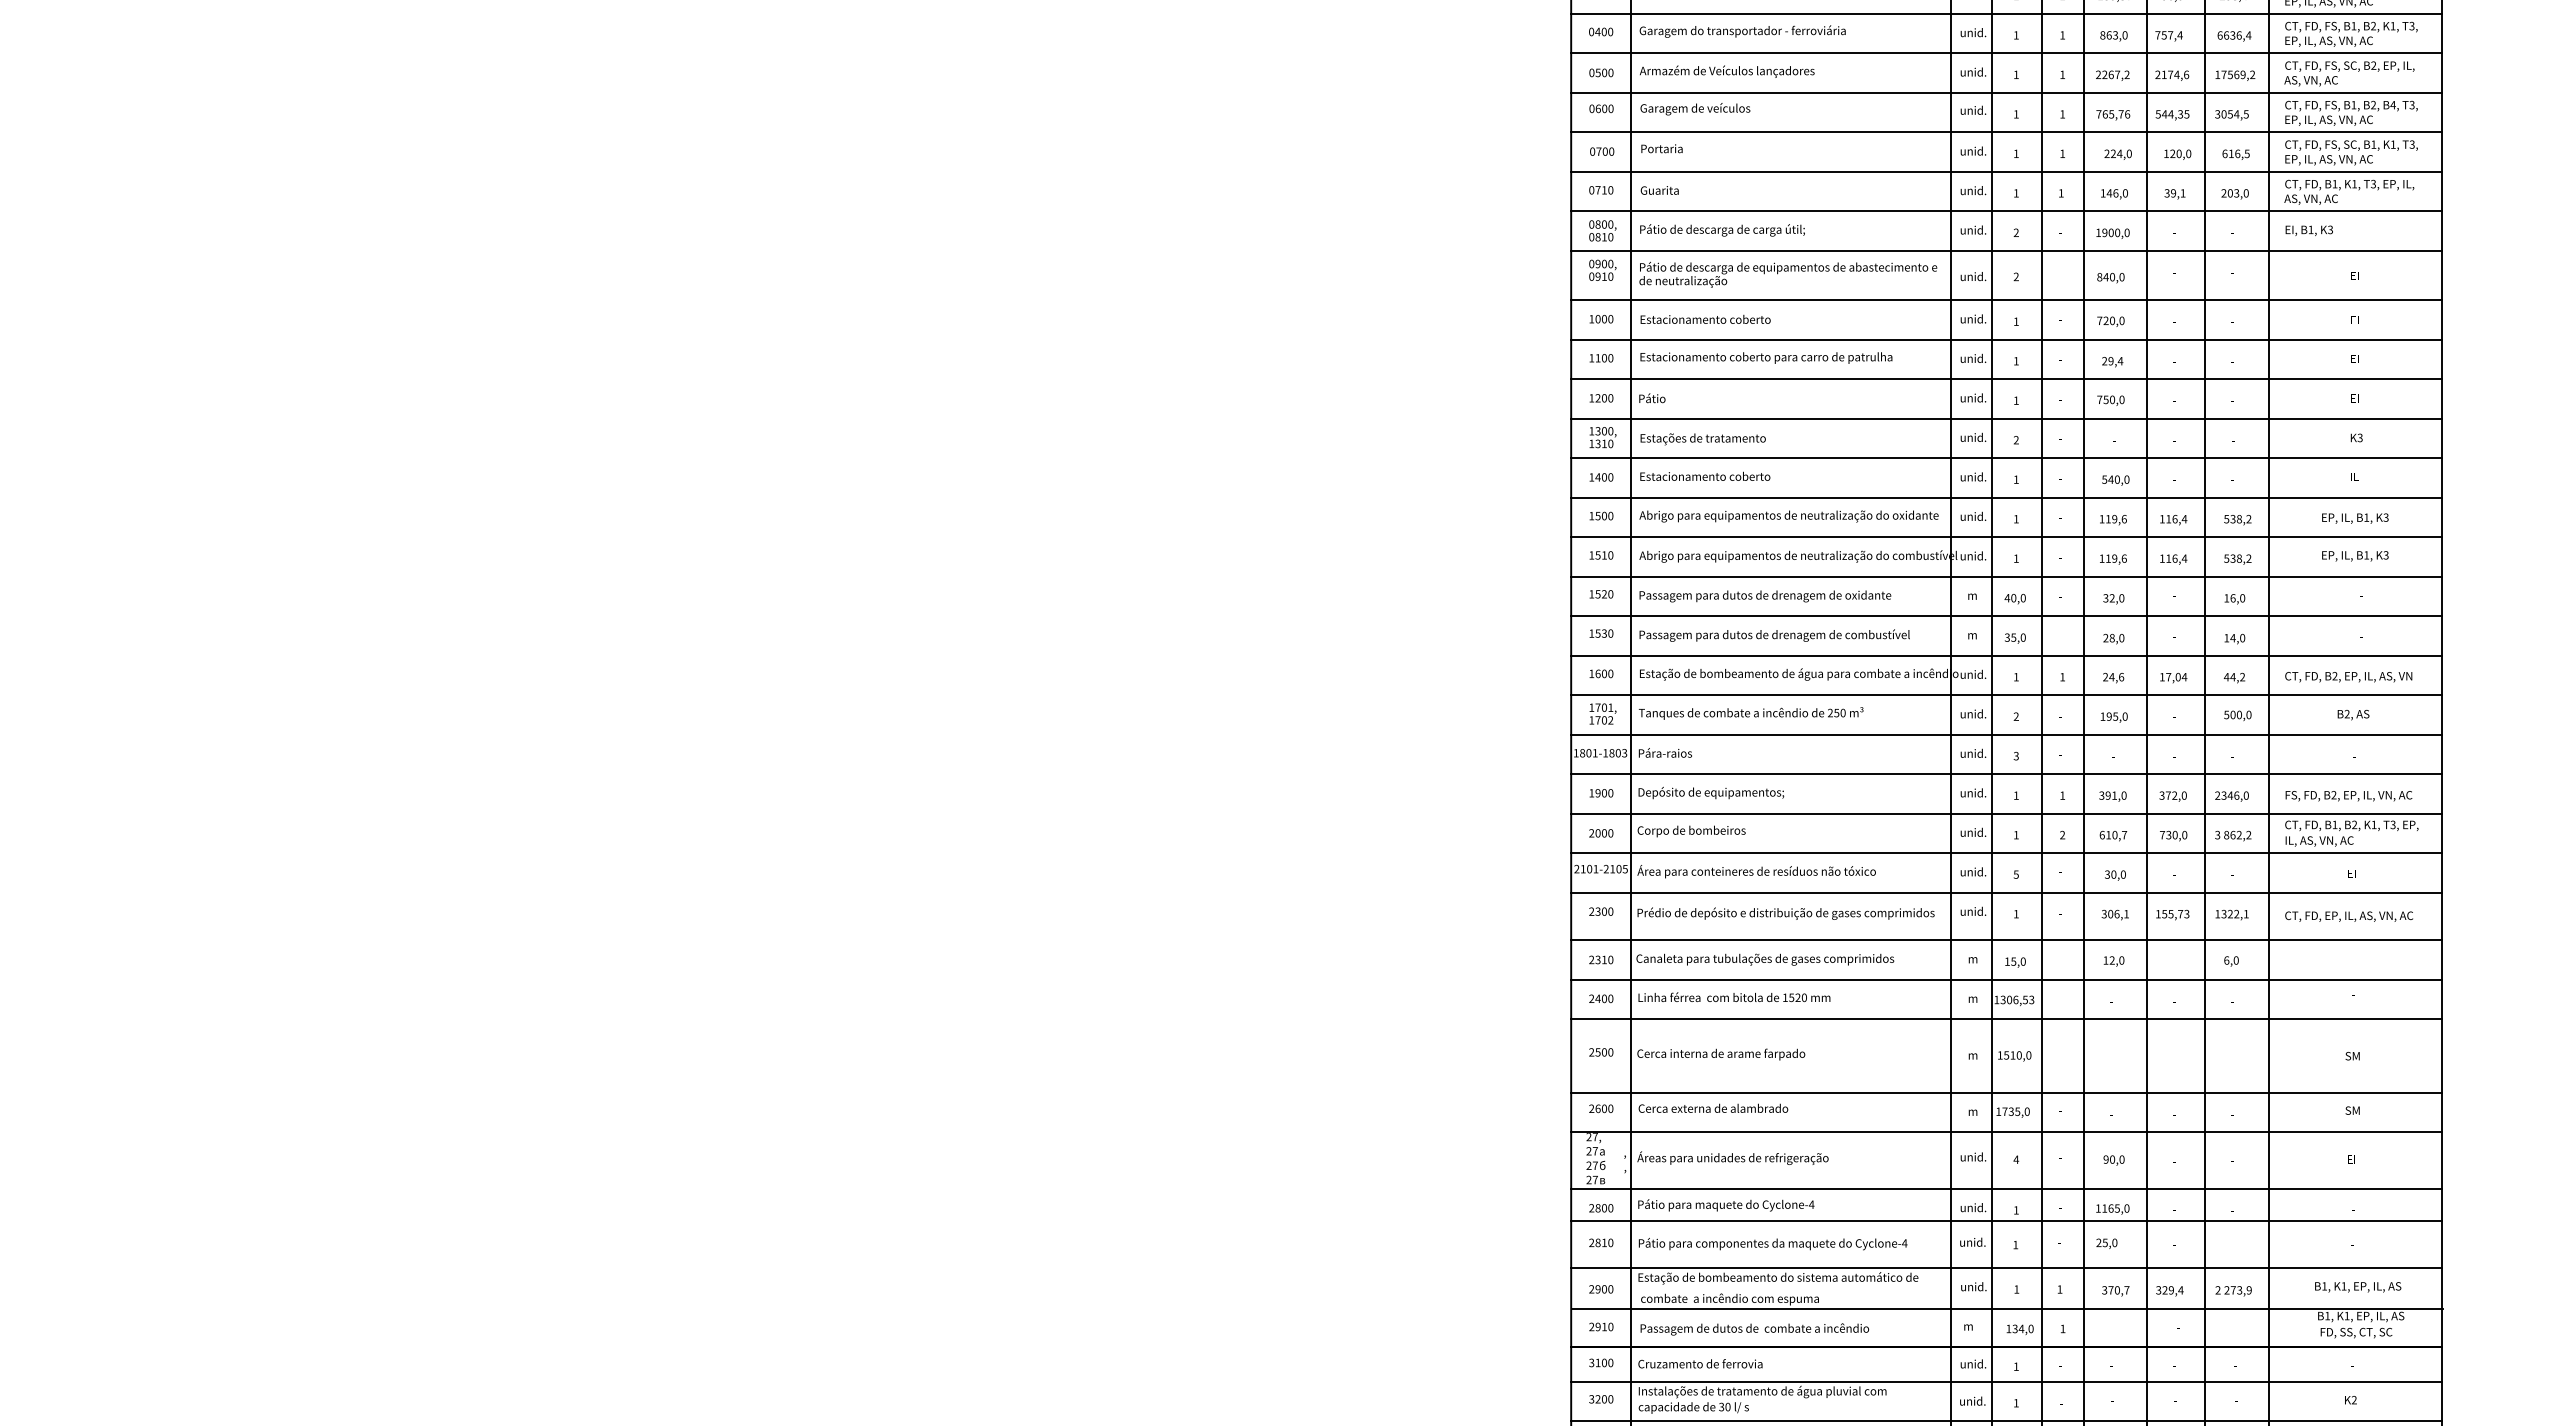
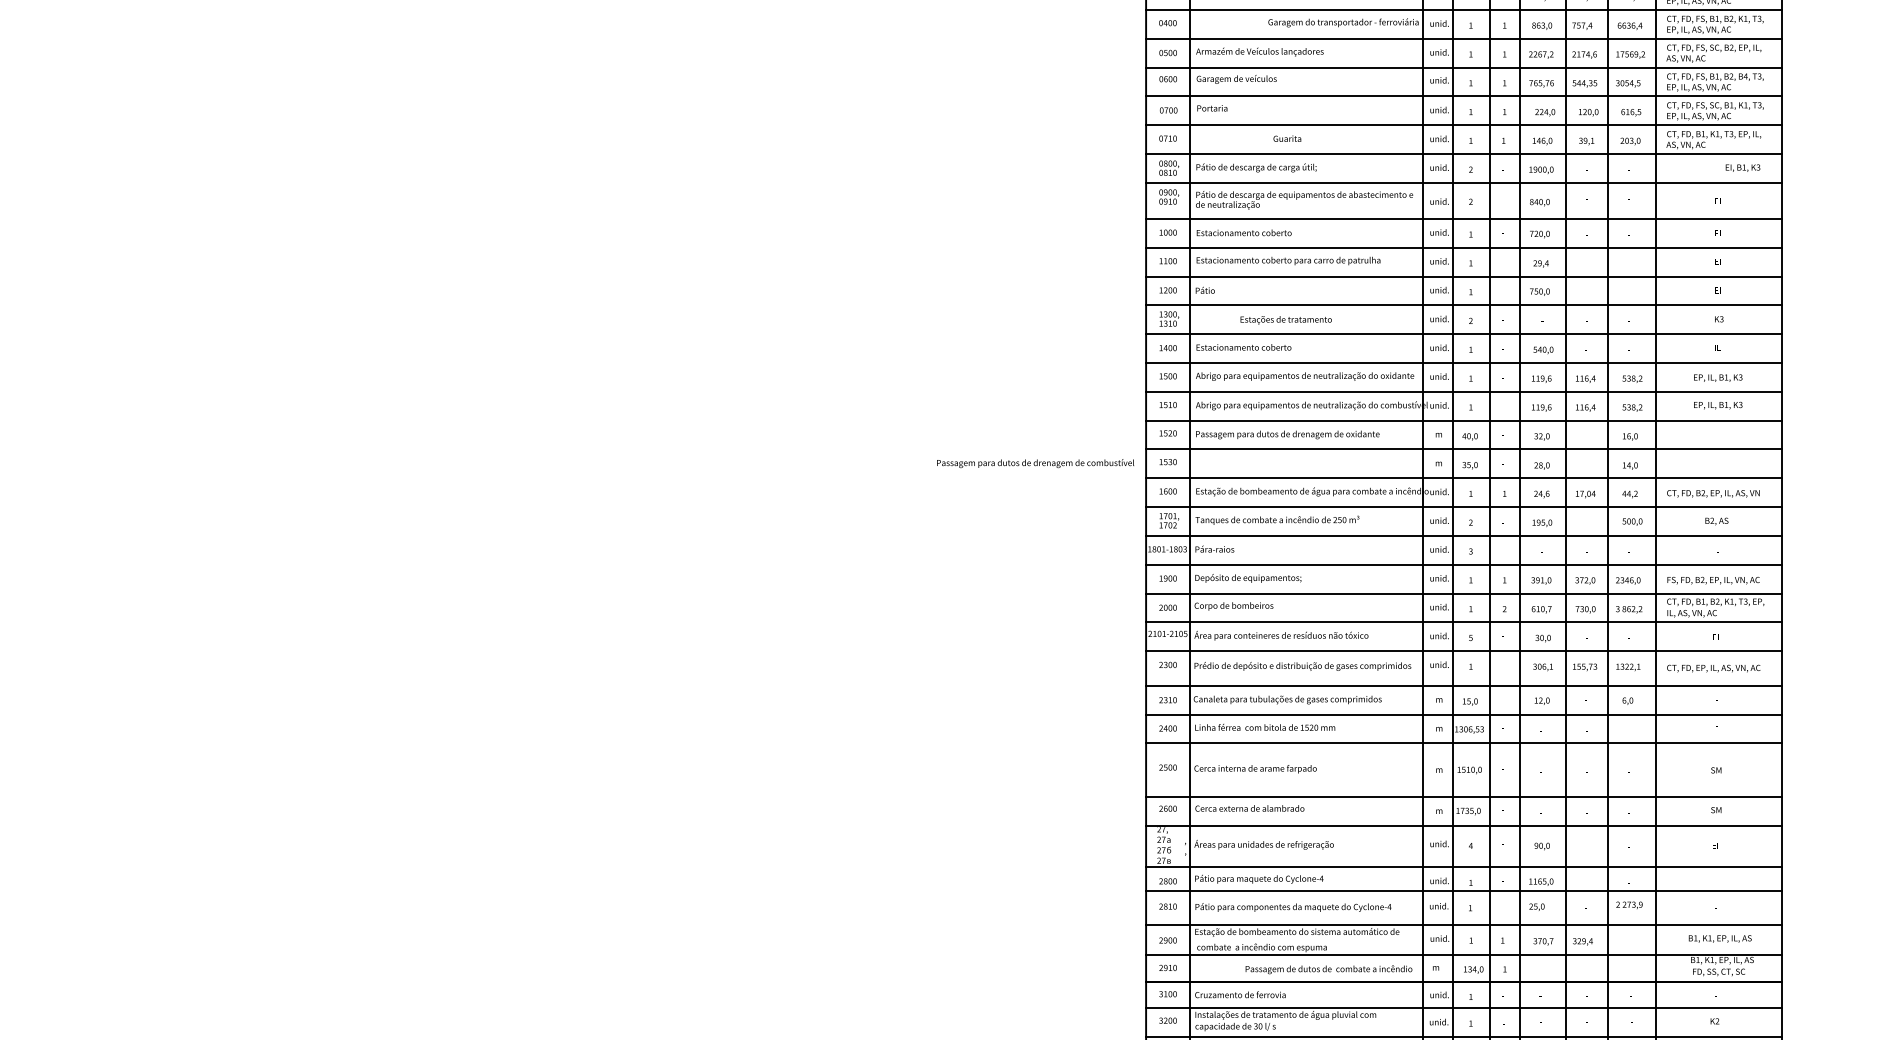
text: (1742, 31) -> (1343, 22), moved
text: (1659, 190) -> (1287, 138), moved
text: (2308, 230) -> (1742, 167), moved
text: (1702, 439) -> (1285, 320), moved
text: (1774, 635) -> (1035, 463), moved
text: (2233, 1291) -> (1629, 905), moved
text: (1754, 1329) -> (1328, 969), moved

